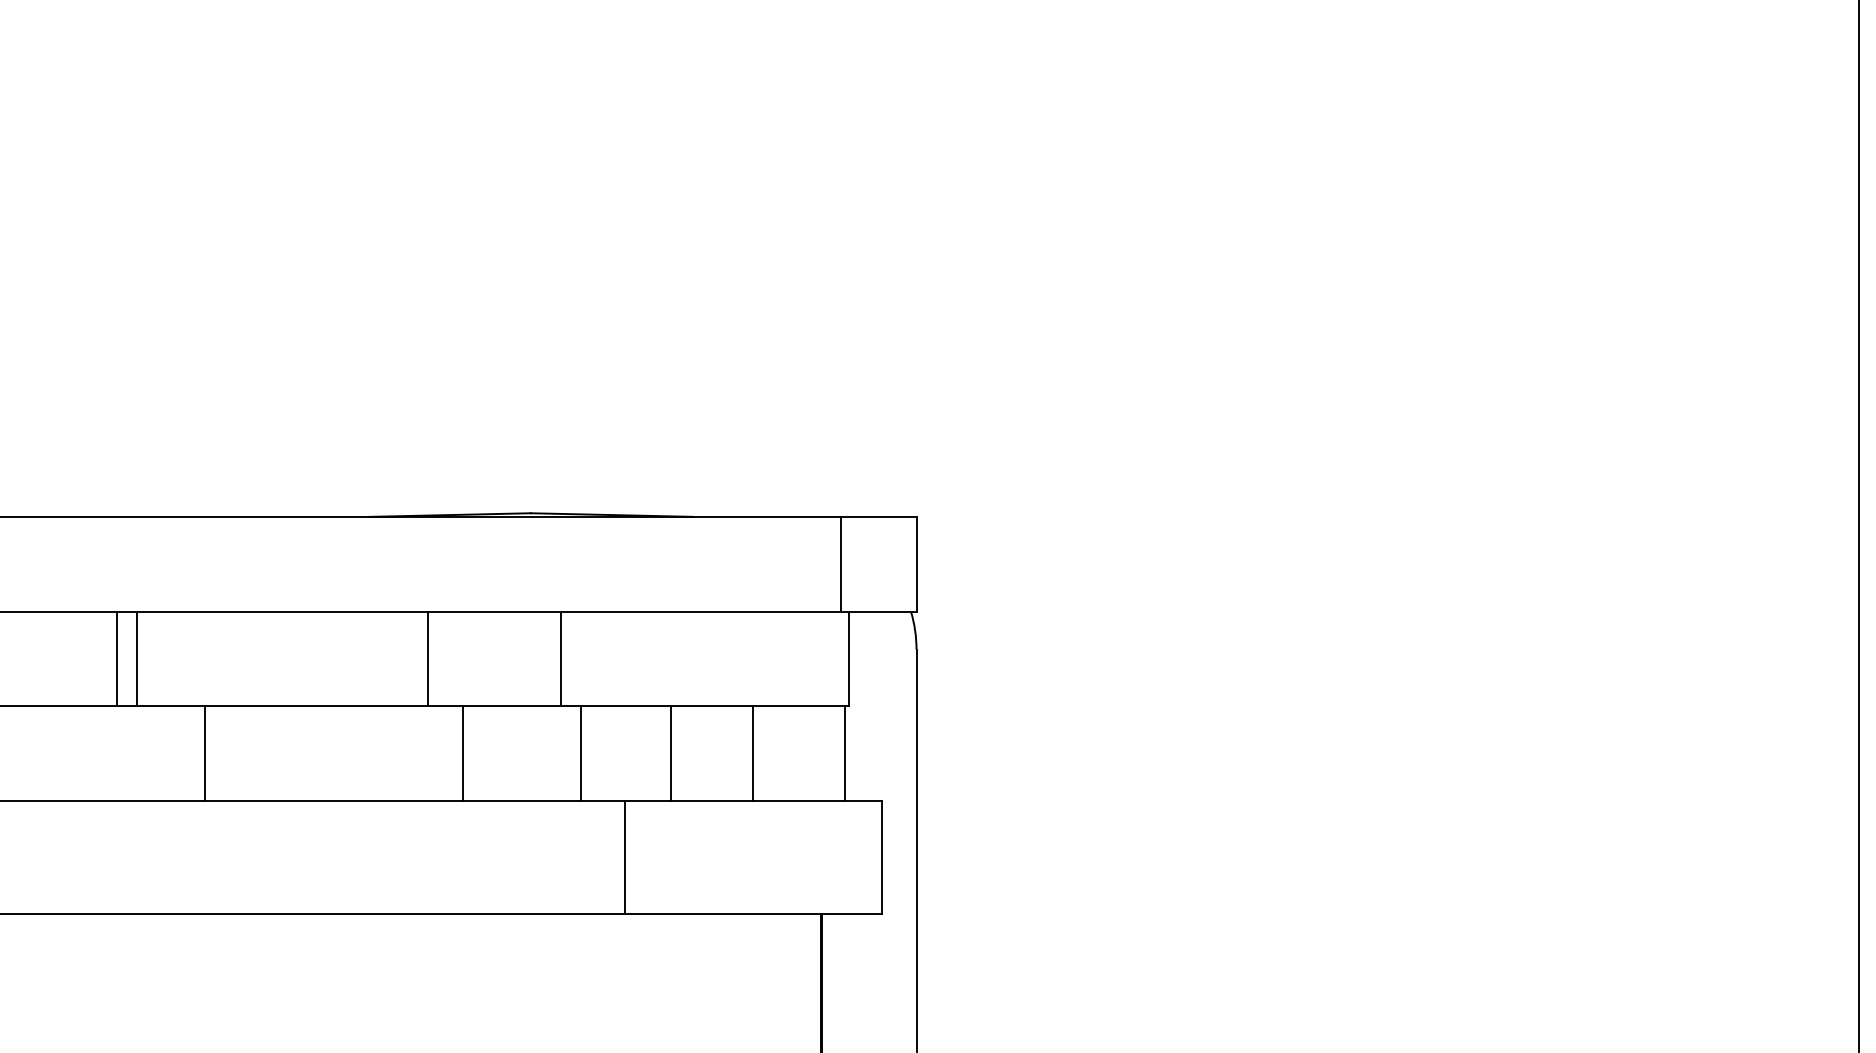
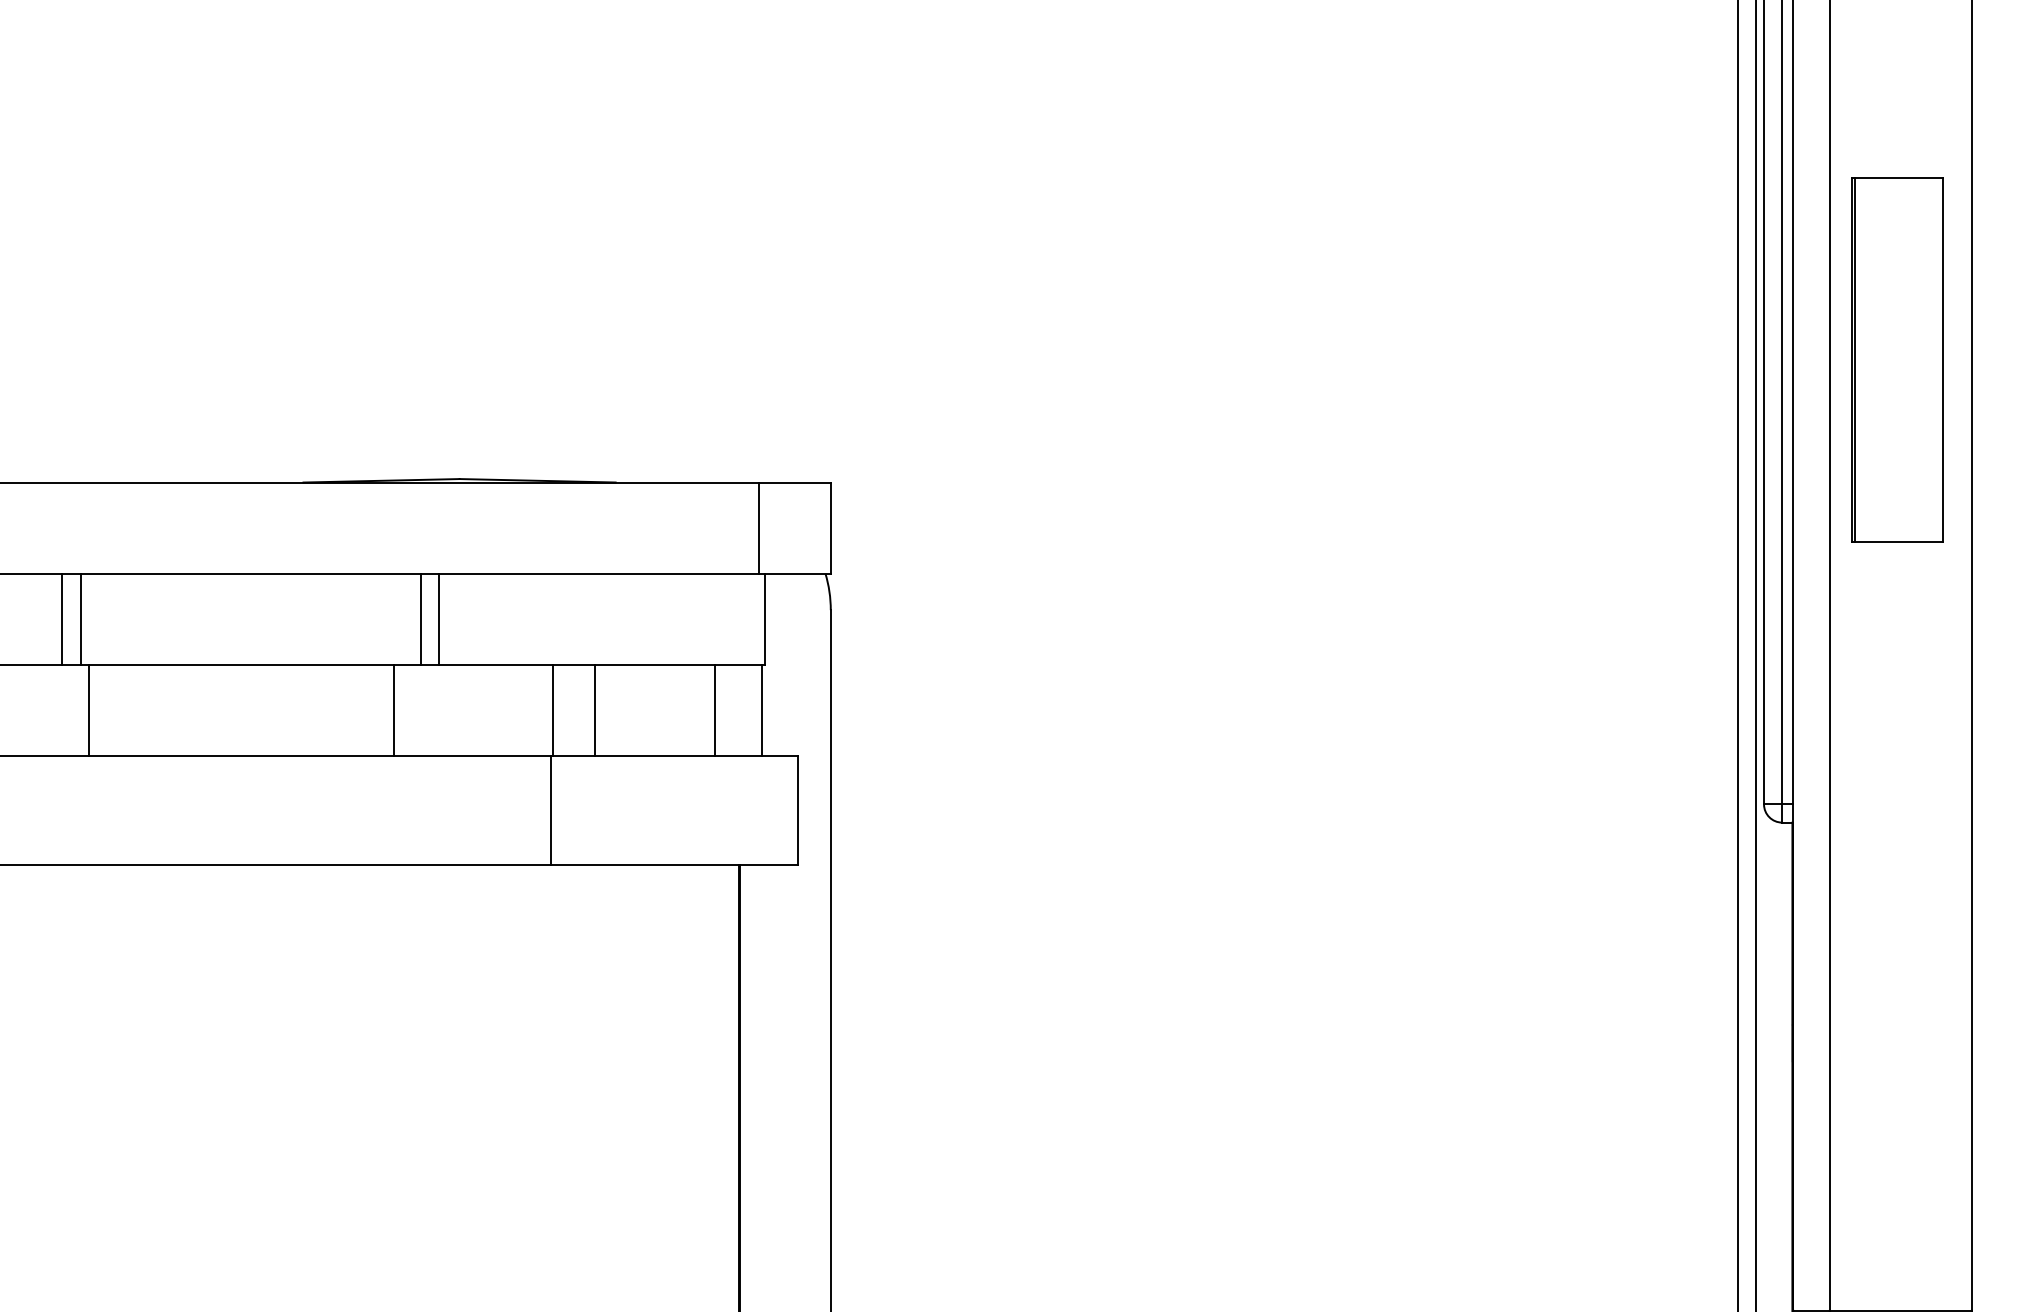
line: (427, 658) -> (439, 618), moved
line: (561, 658) -> (421, 618), moved
line: (205, 752) -> (89, 709), moved
line: (581, 752) -> (553, 709), moved
line: (753, 752) -> (715, 709), moved

